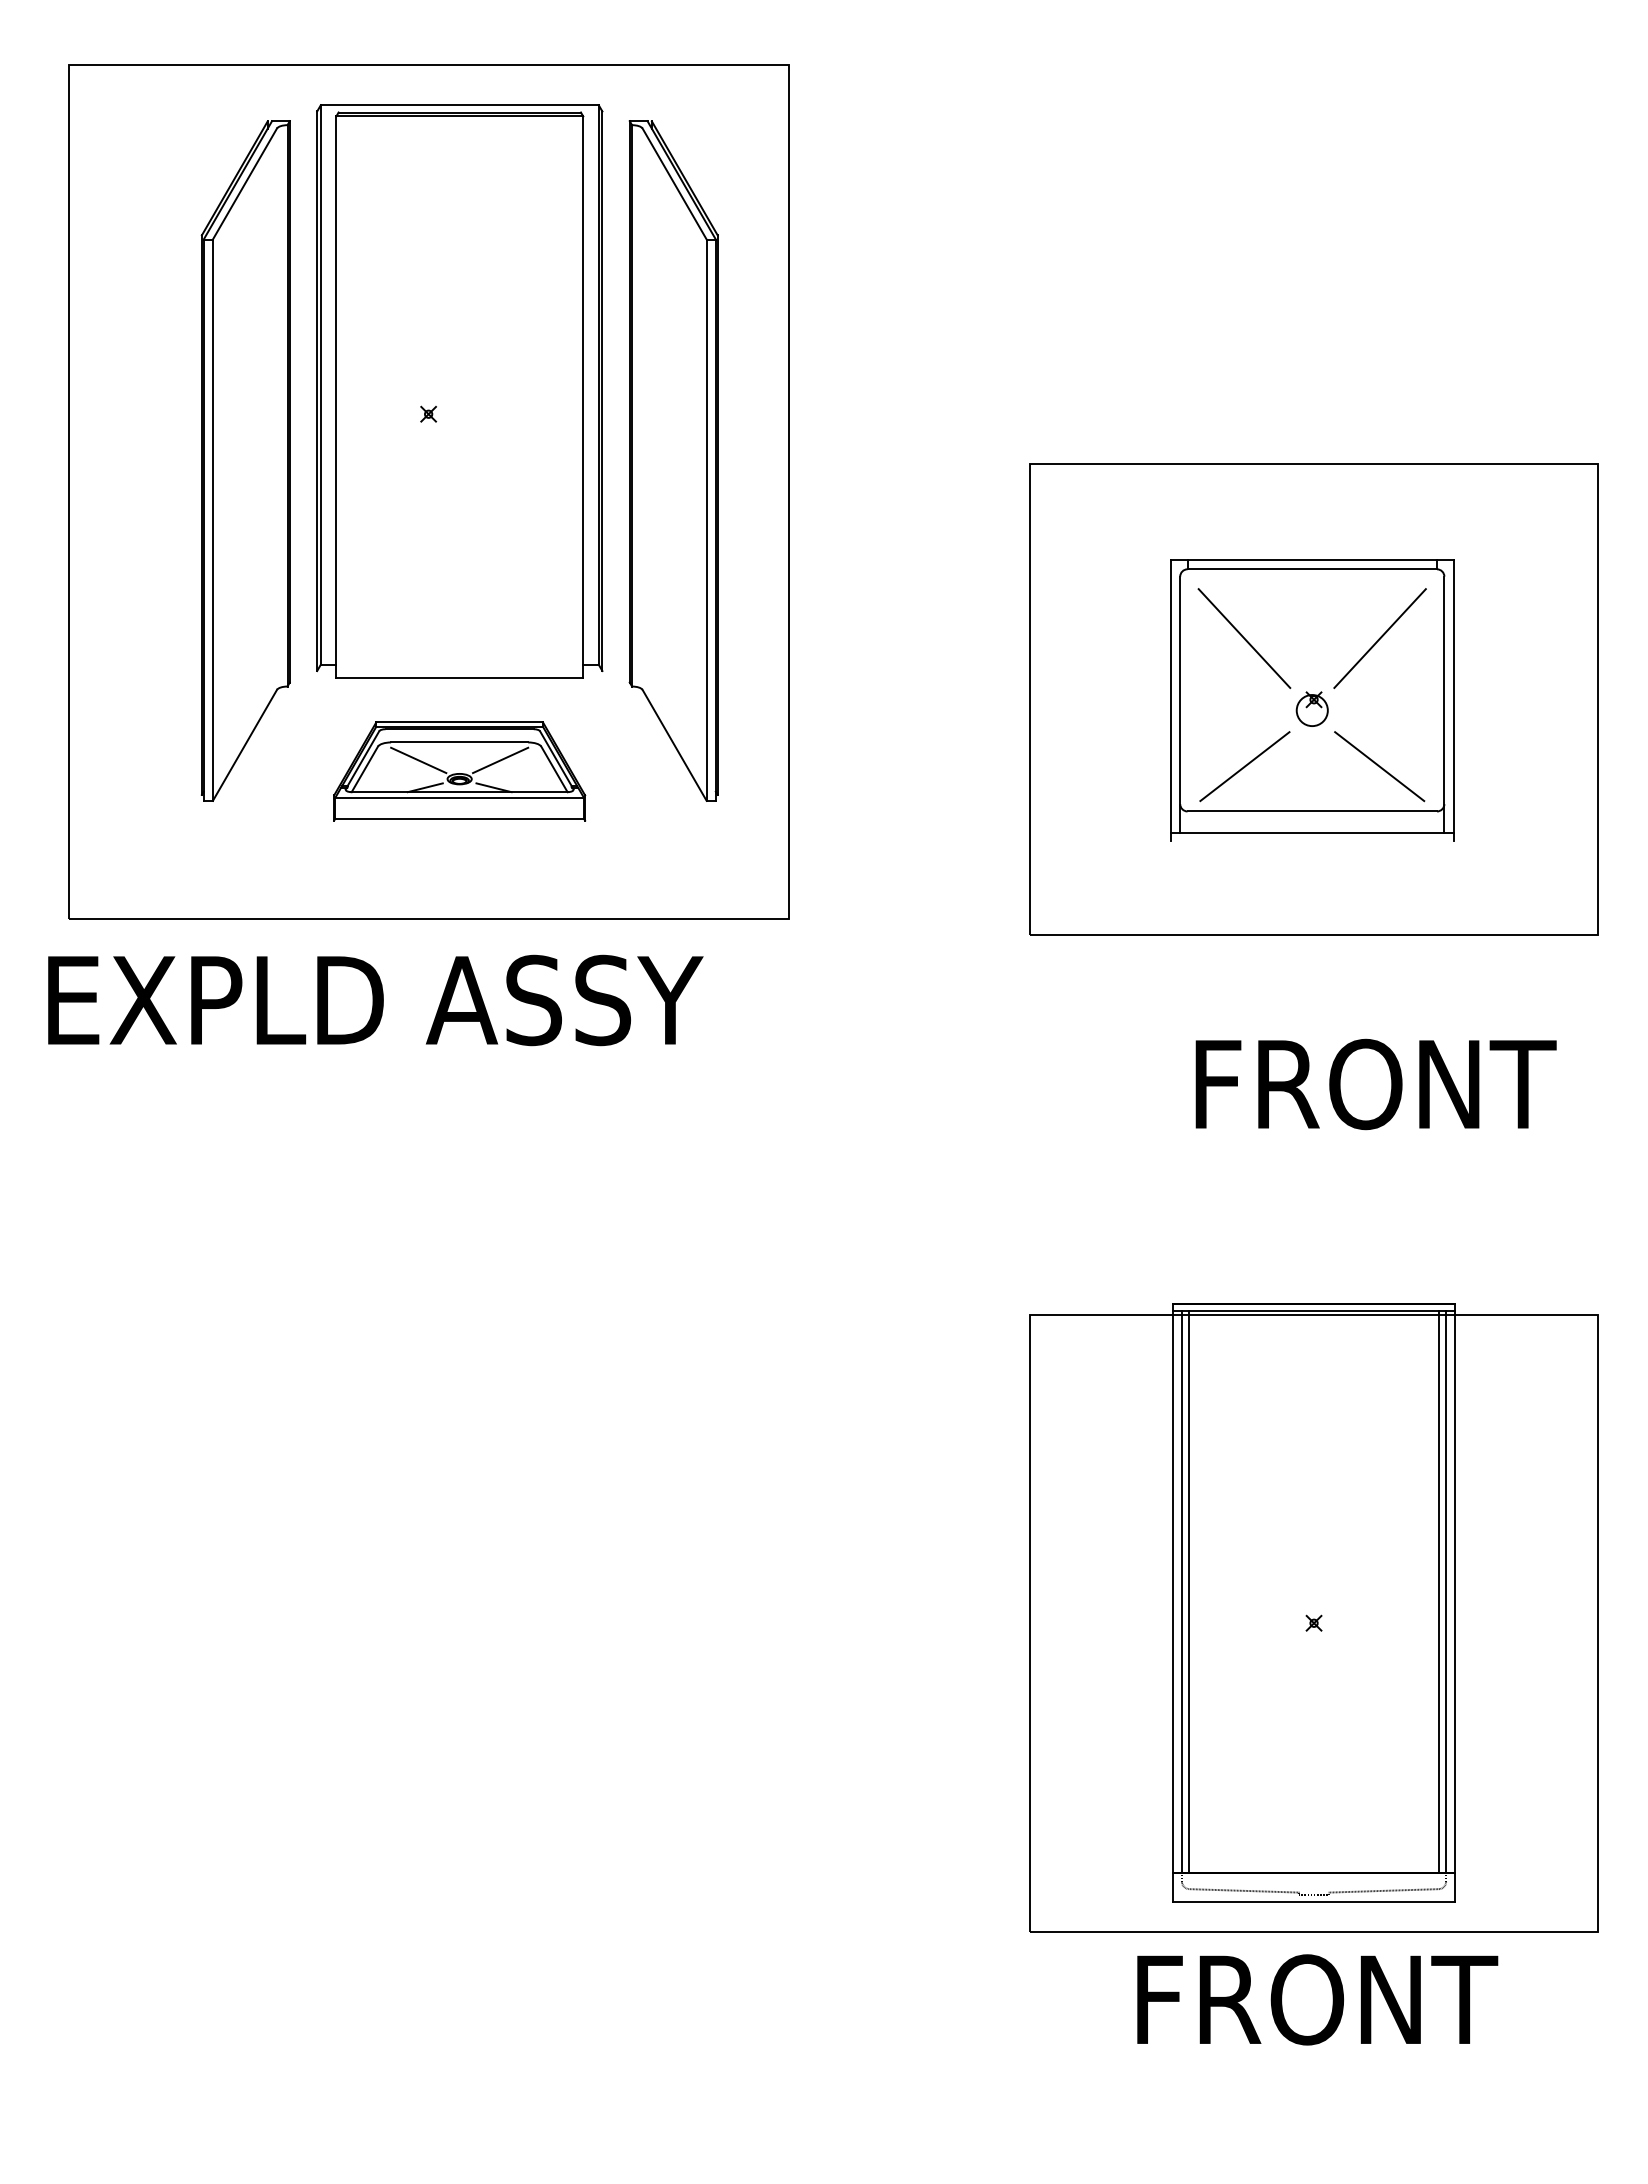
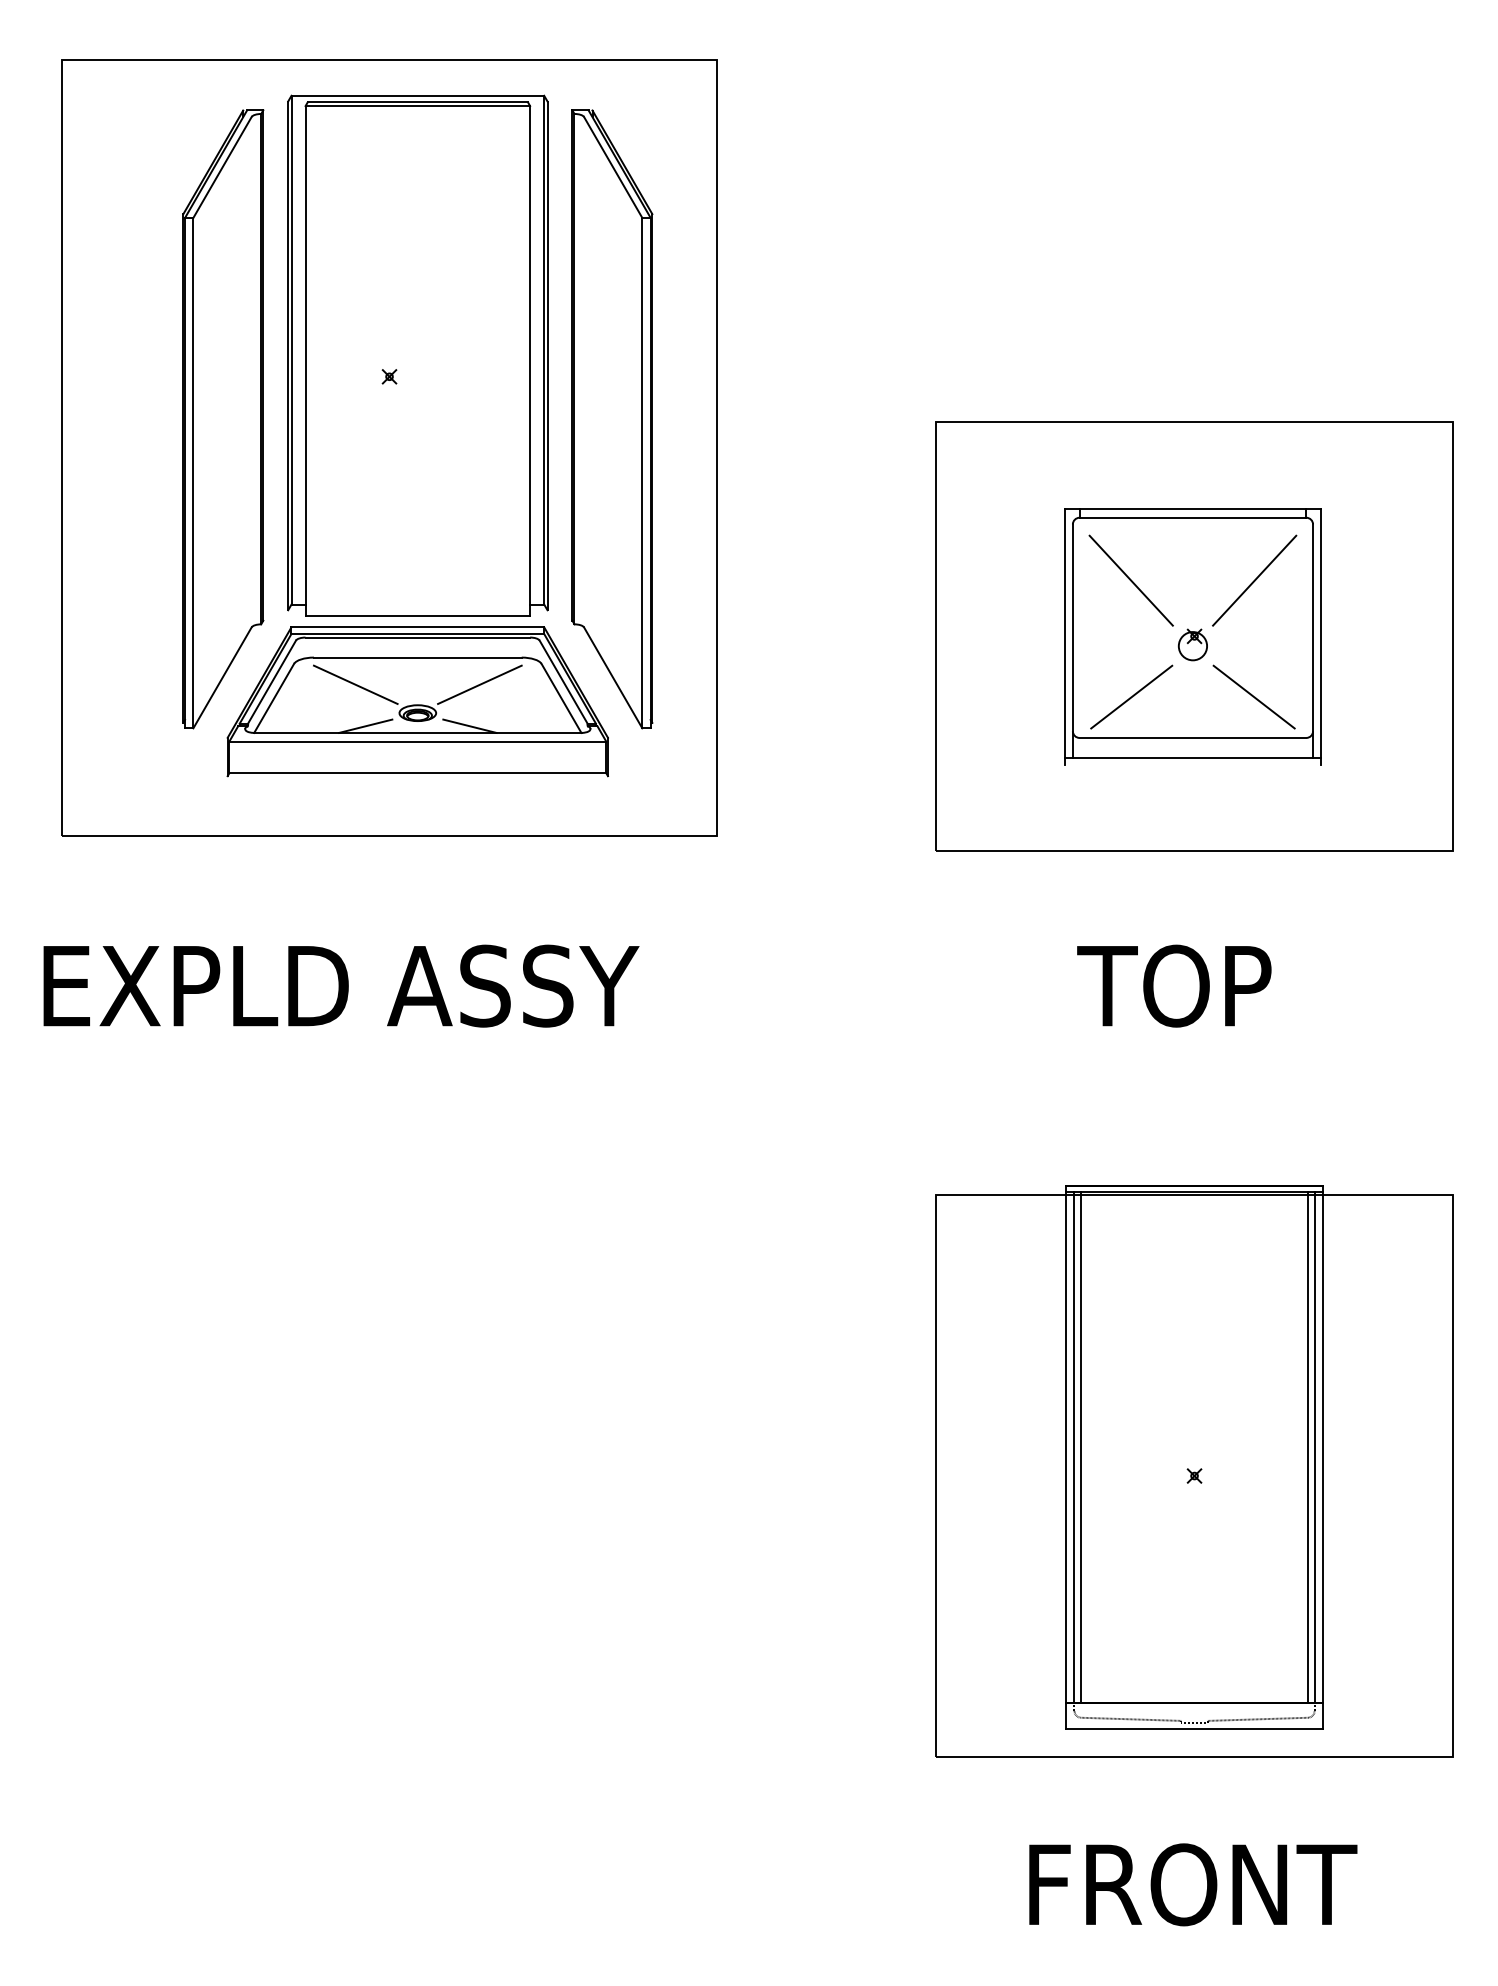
part: (459, 771) -> (417, 701), size x1.67
text: (375, 1000) -> (341, 986), moved
text: (1370, 1084) -> (1245, 986), FRONT -> TOP
text: (1317, 1999) -> (1193, 1884), moved

